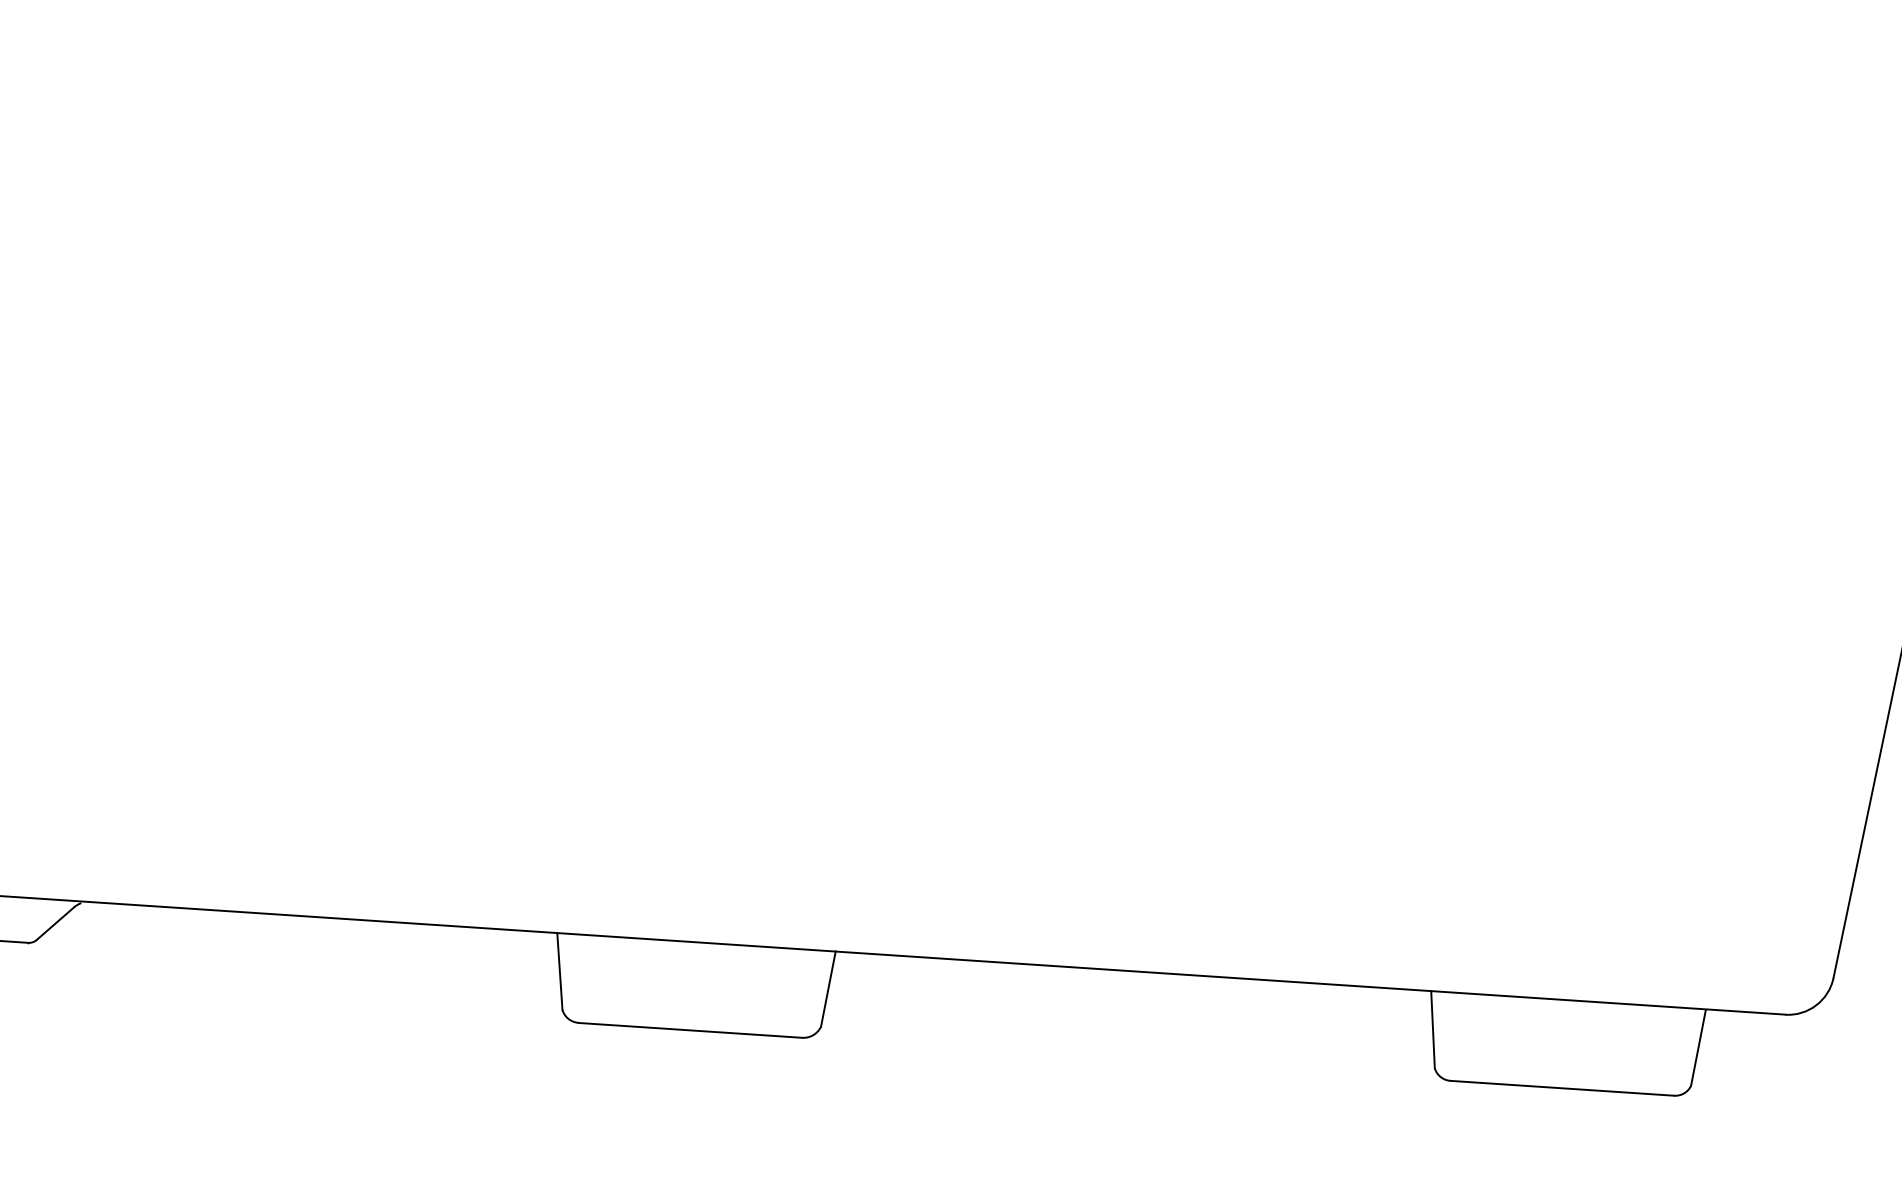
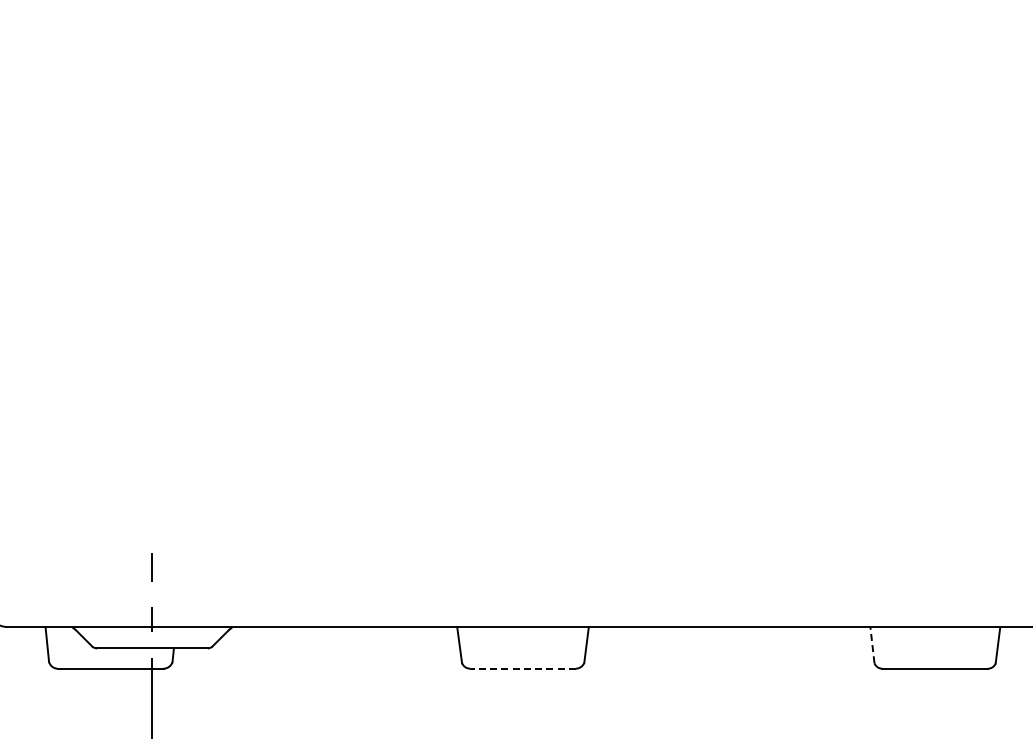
line: (1433, 1028) -> (872, 644), solid -> dashed
line: (689, 1029) -> (522, 668), solid -> dashed

